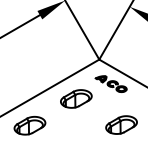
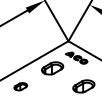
part: (29, 125) -> (20, 86), size x0.6

